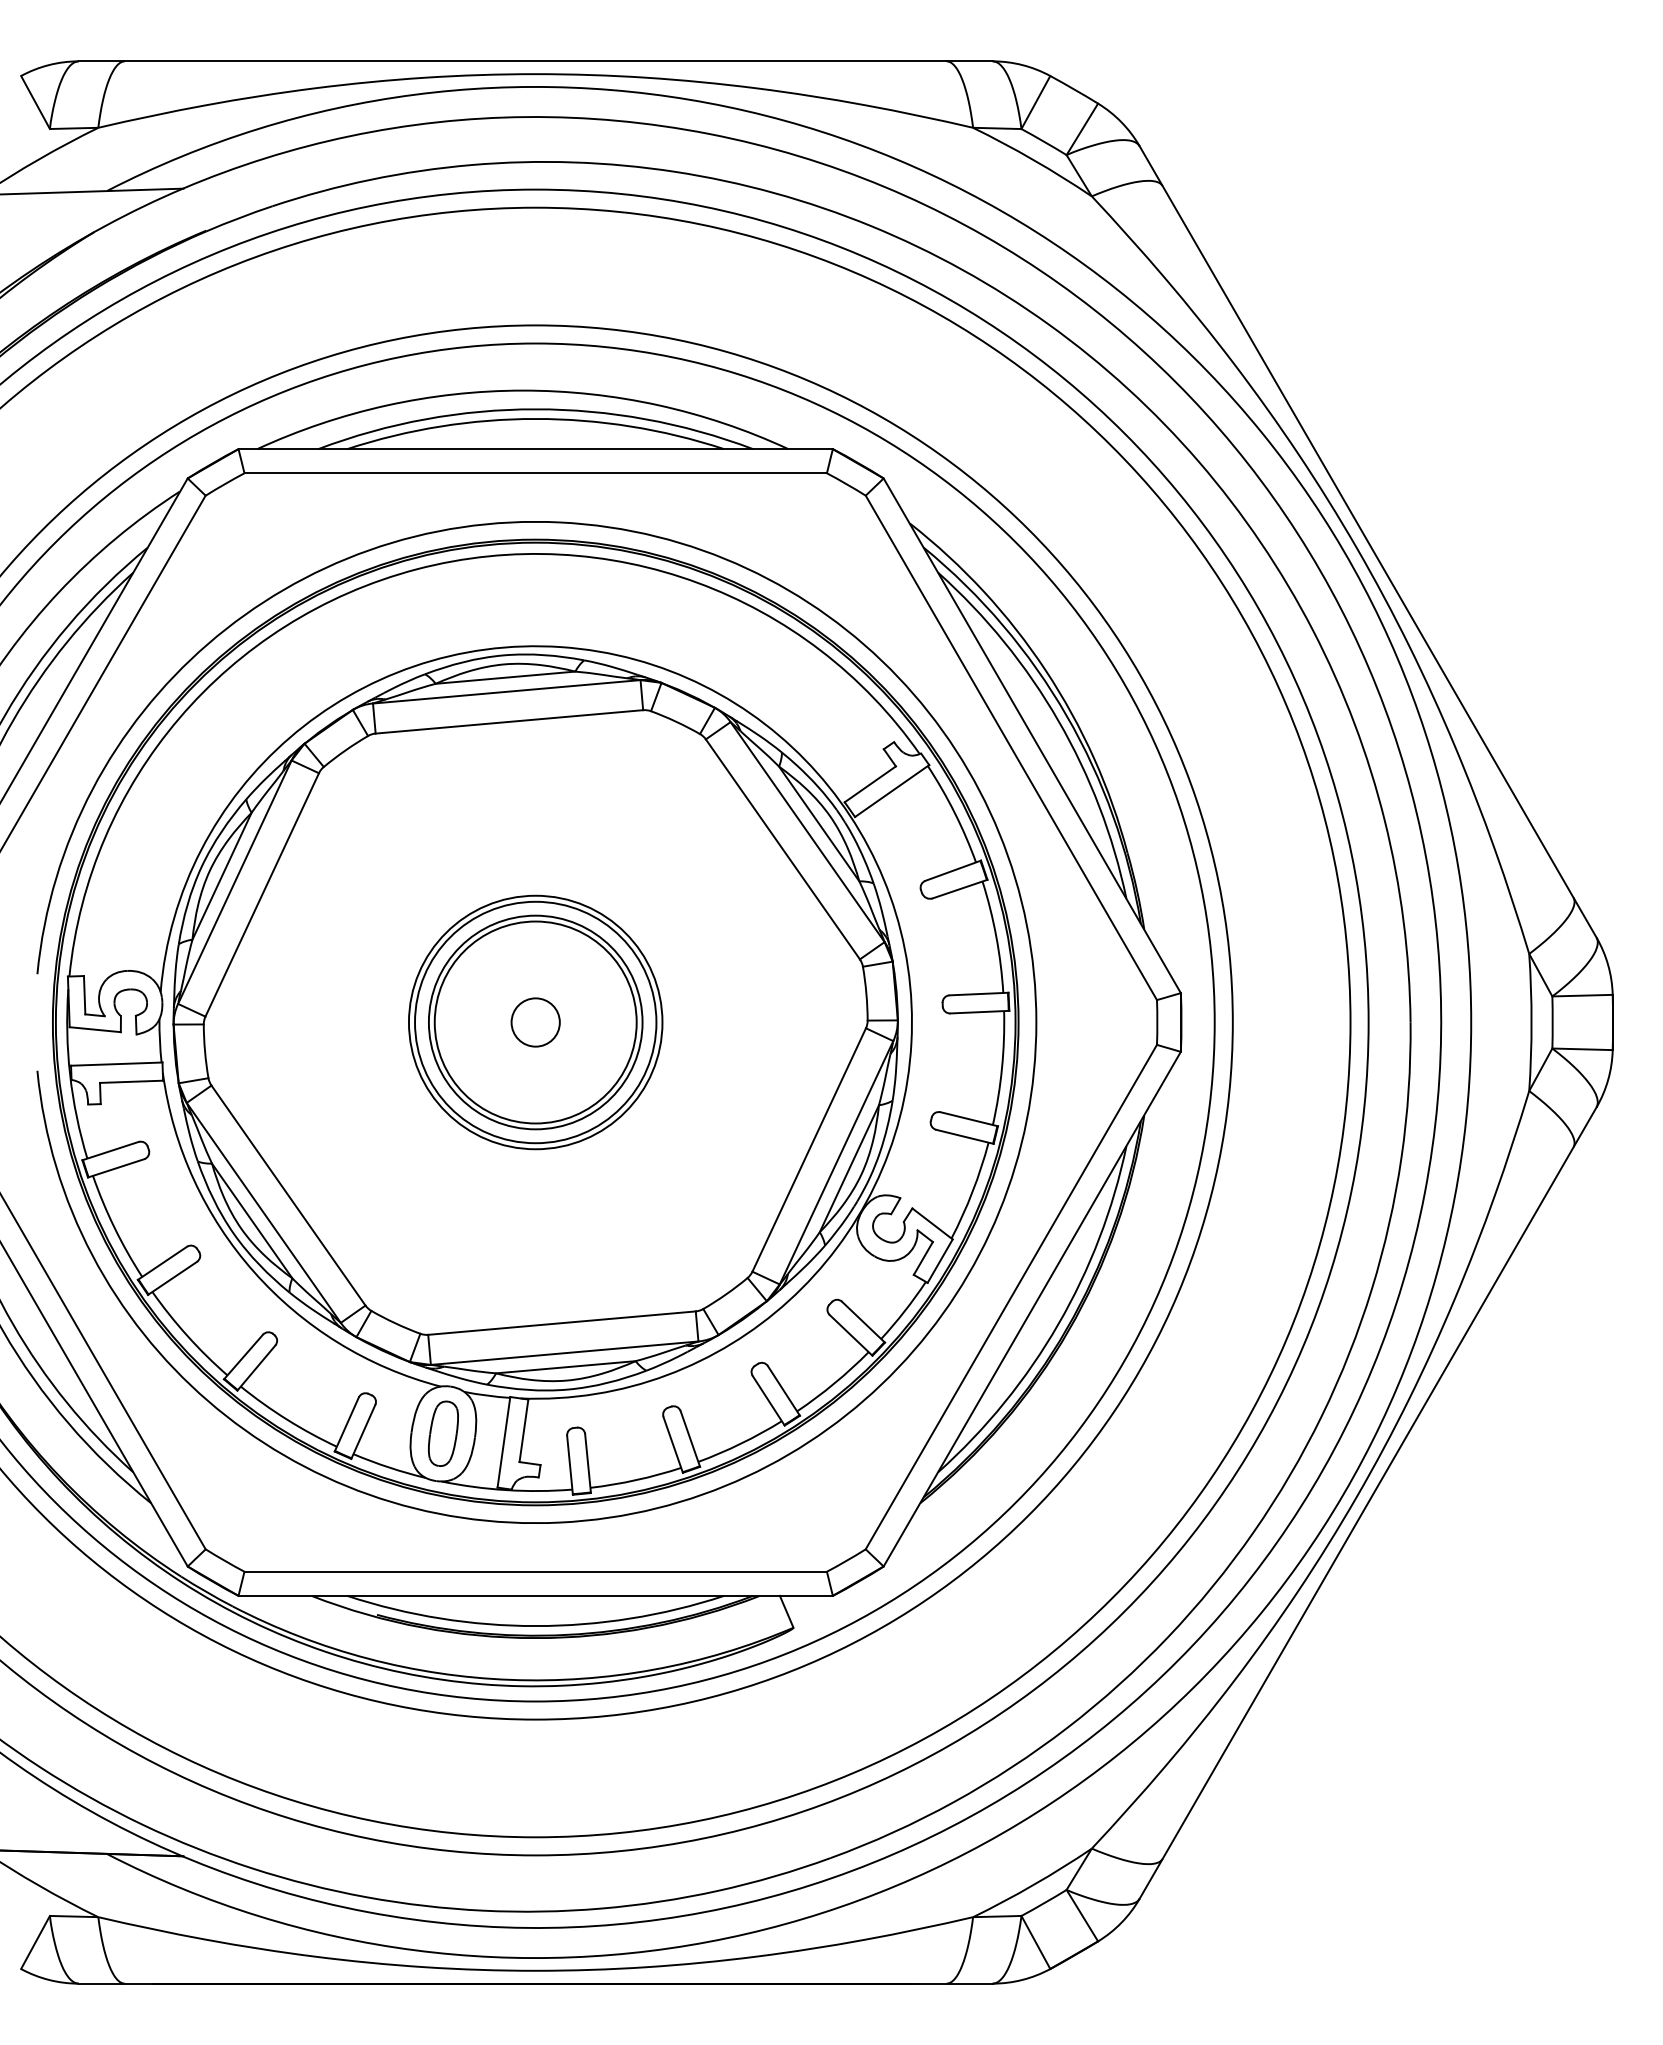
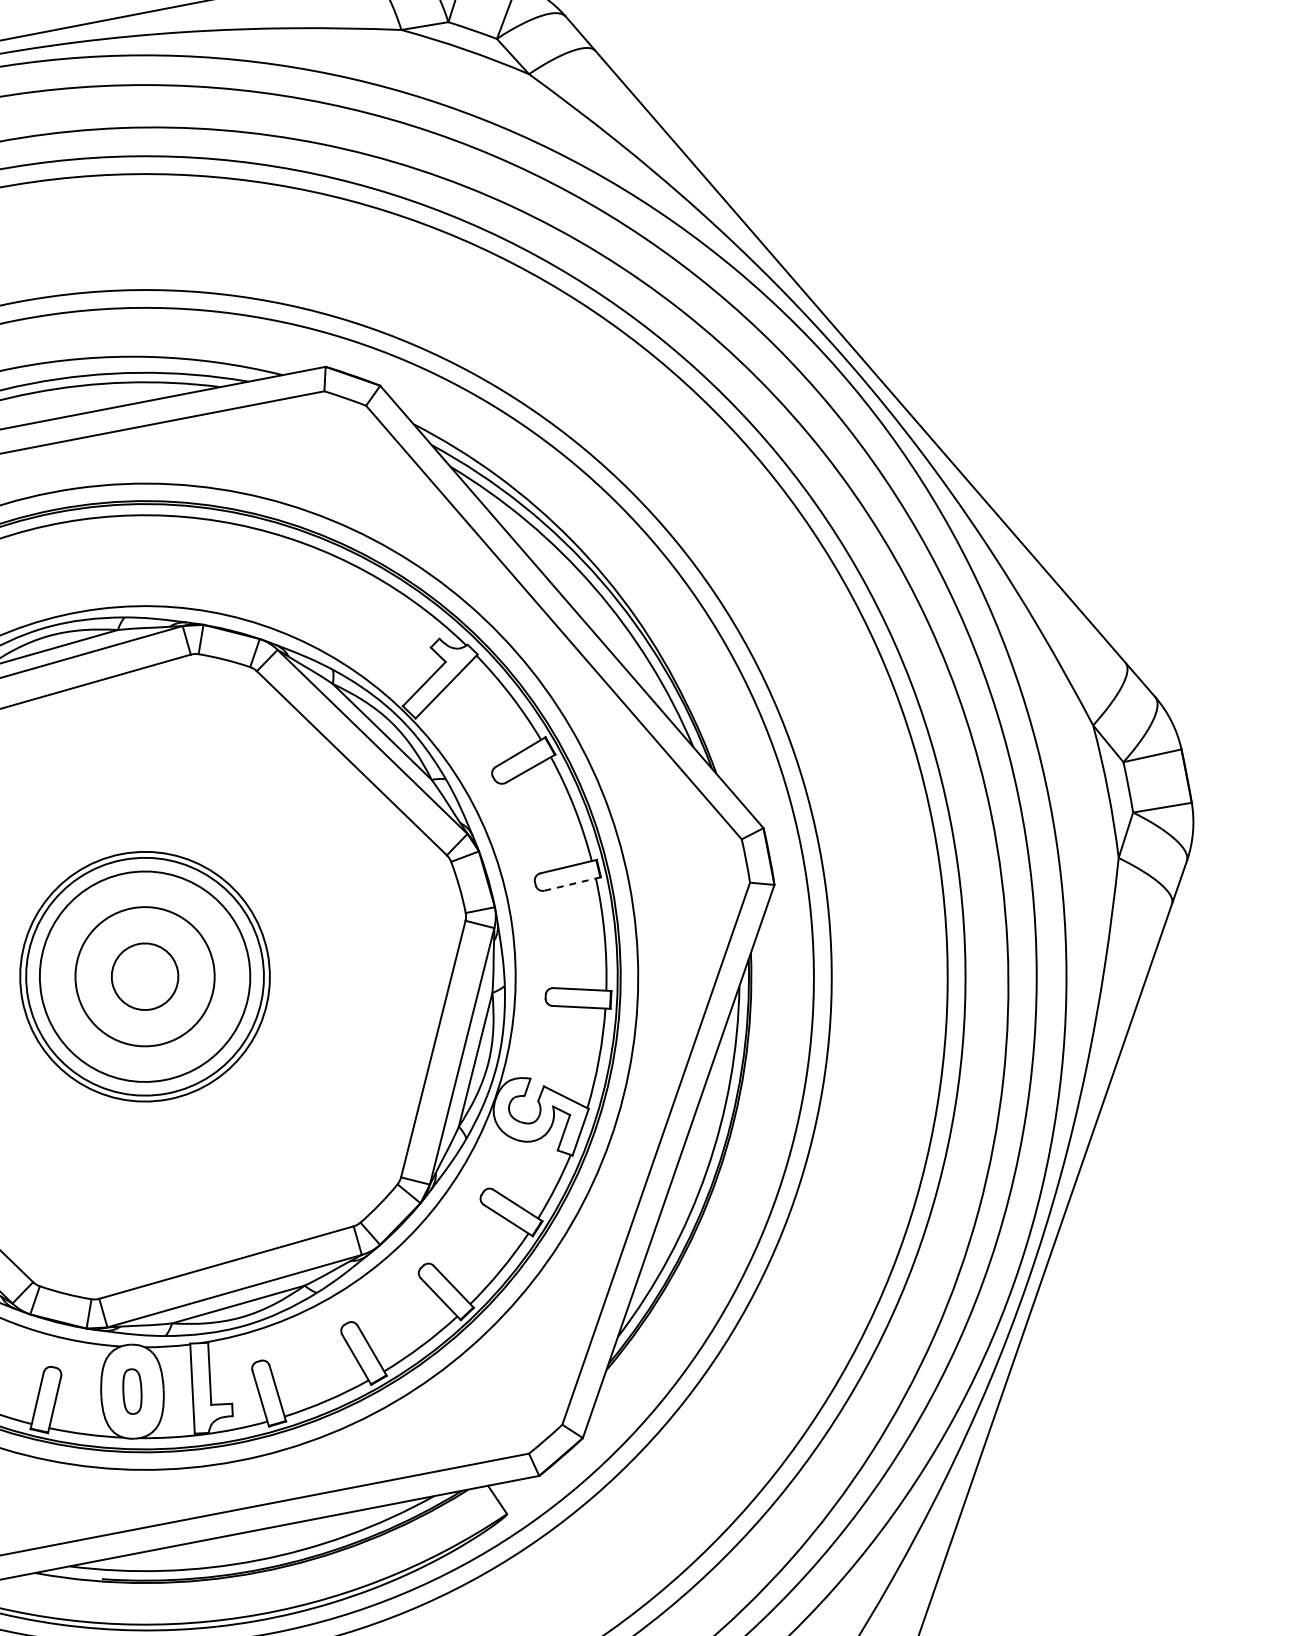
line: (979, 1012) -> (572, 884), solid -> dashed
circle: (535, 1022) -> (144, 976), size x0.7
circle: (535, 1022) -> (144, 976), size x1.4
part: (443, 1433) -> (132, 1391), size x0.7

